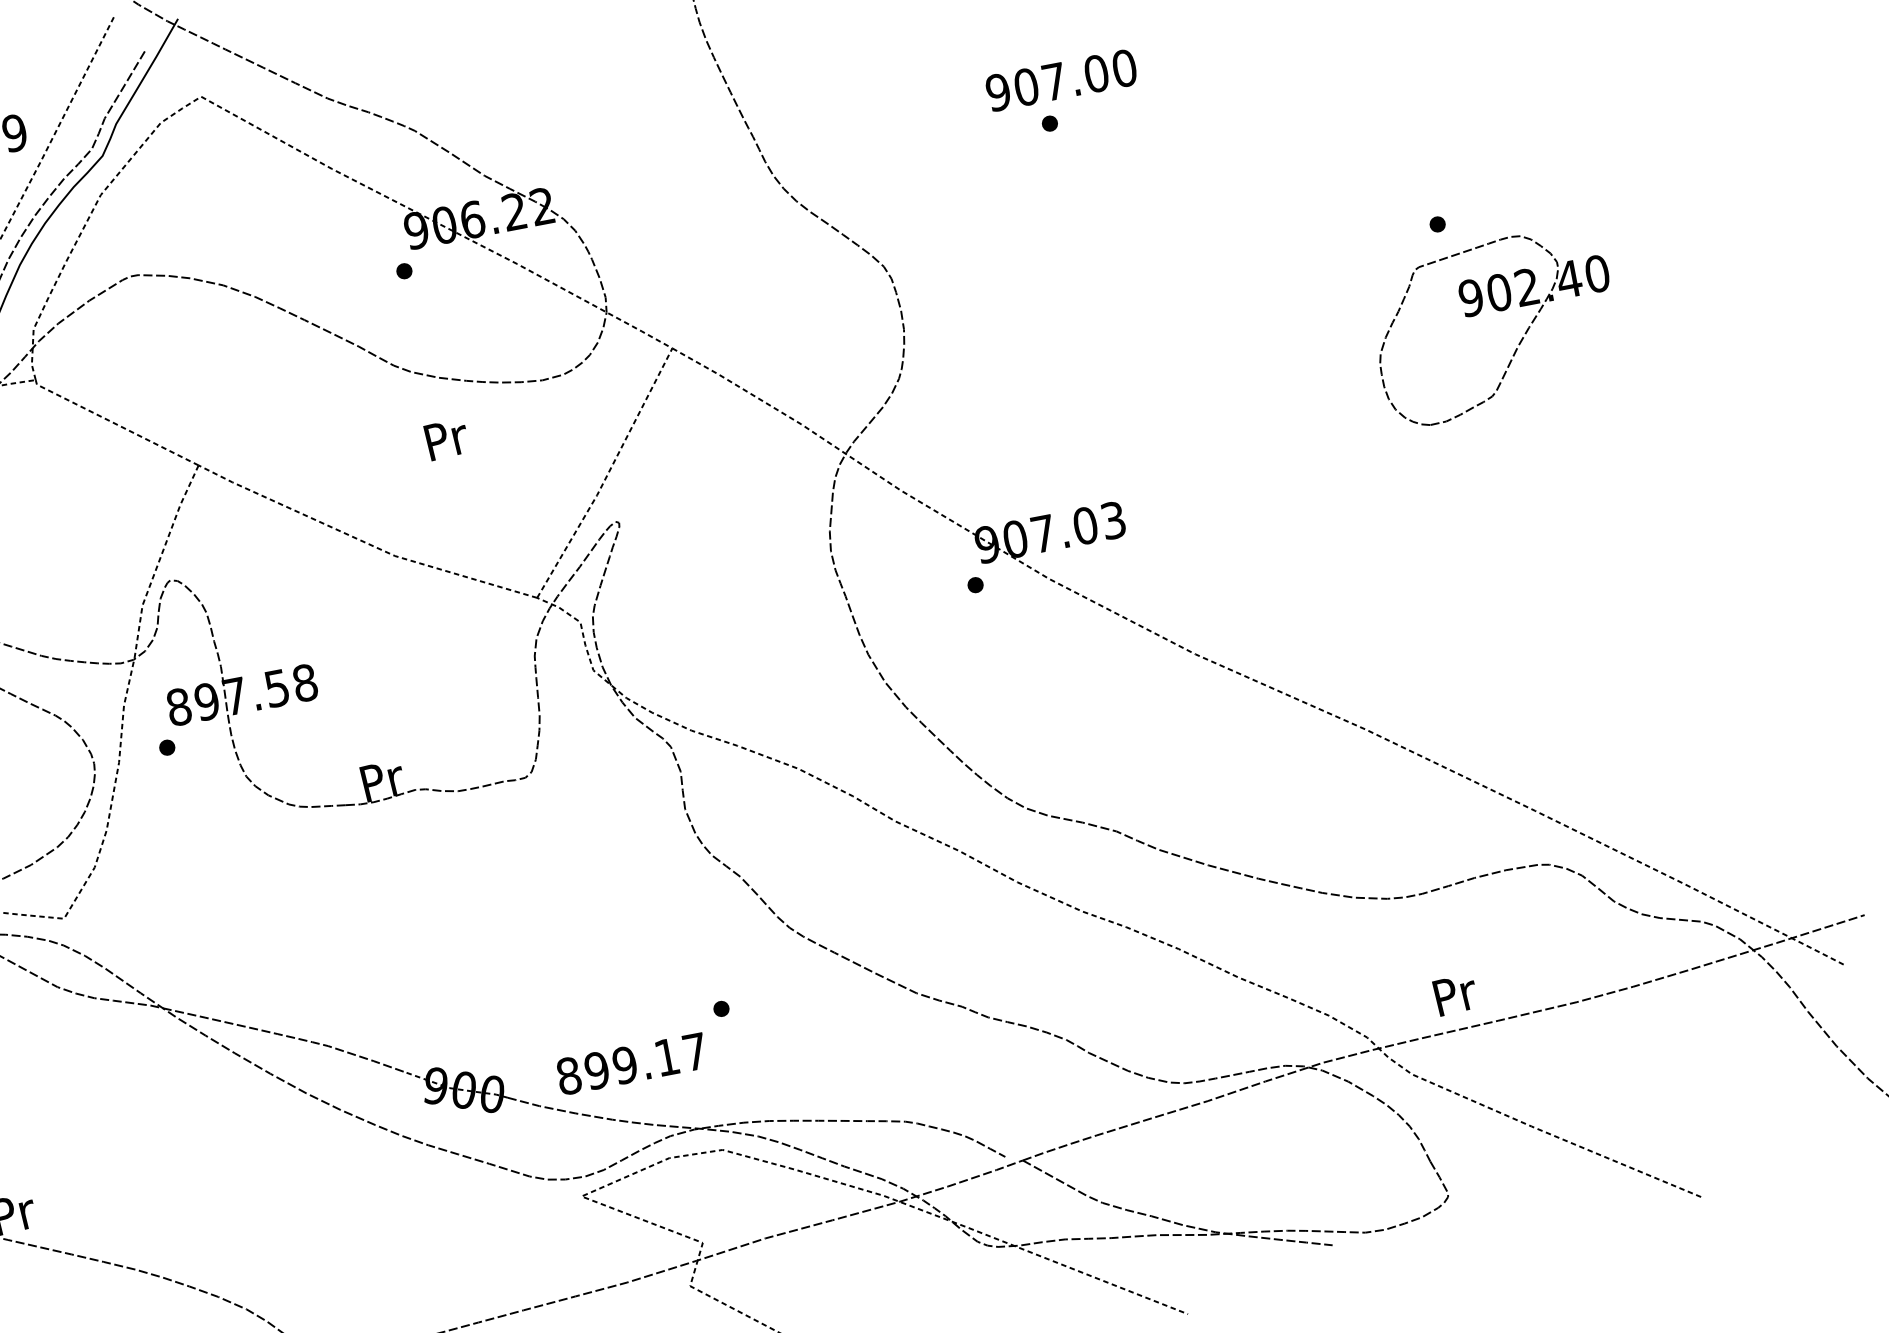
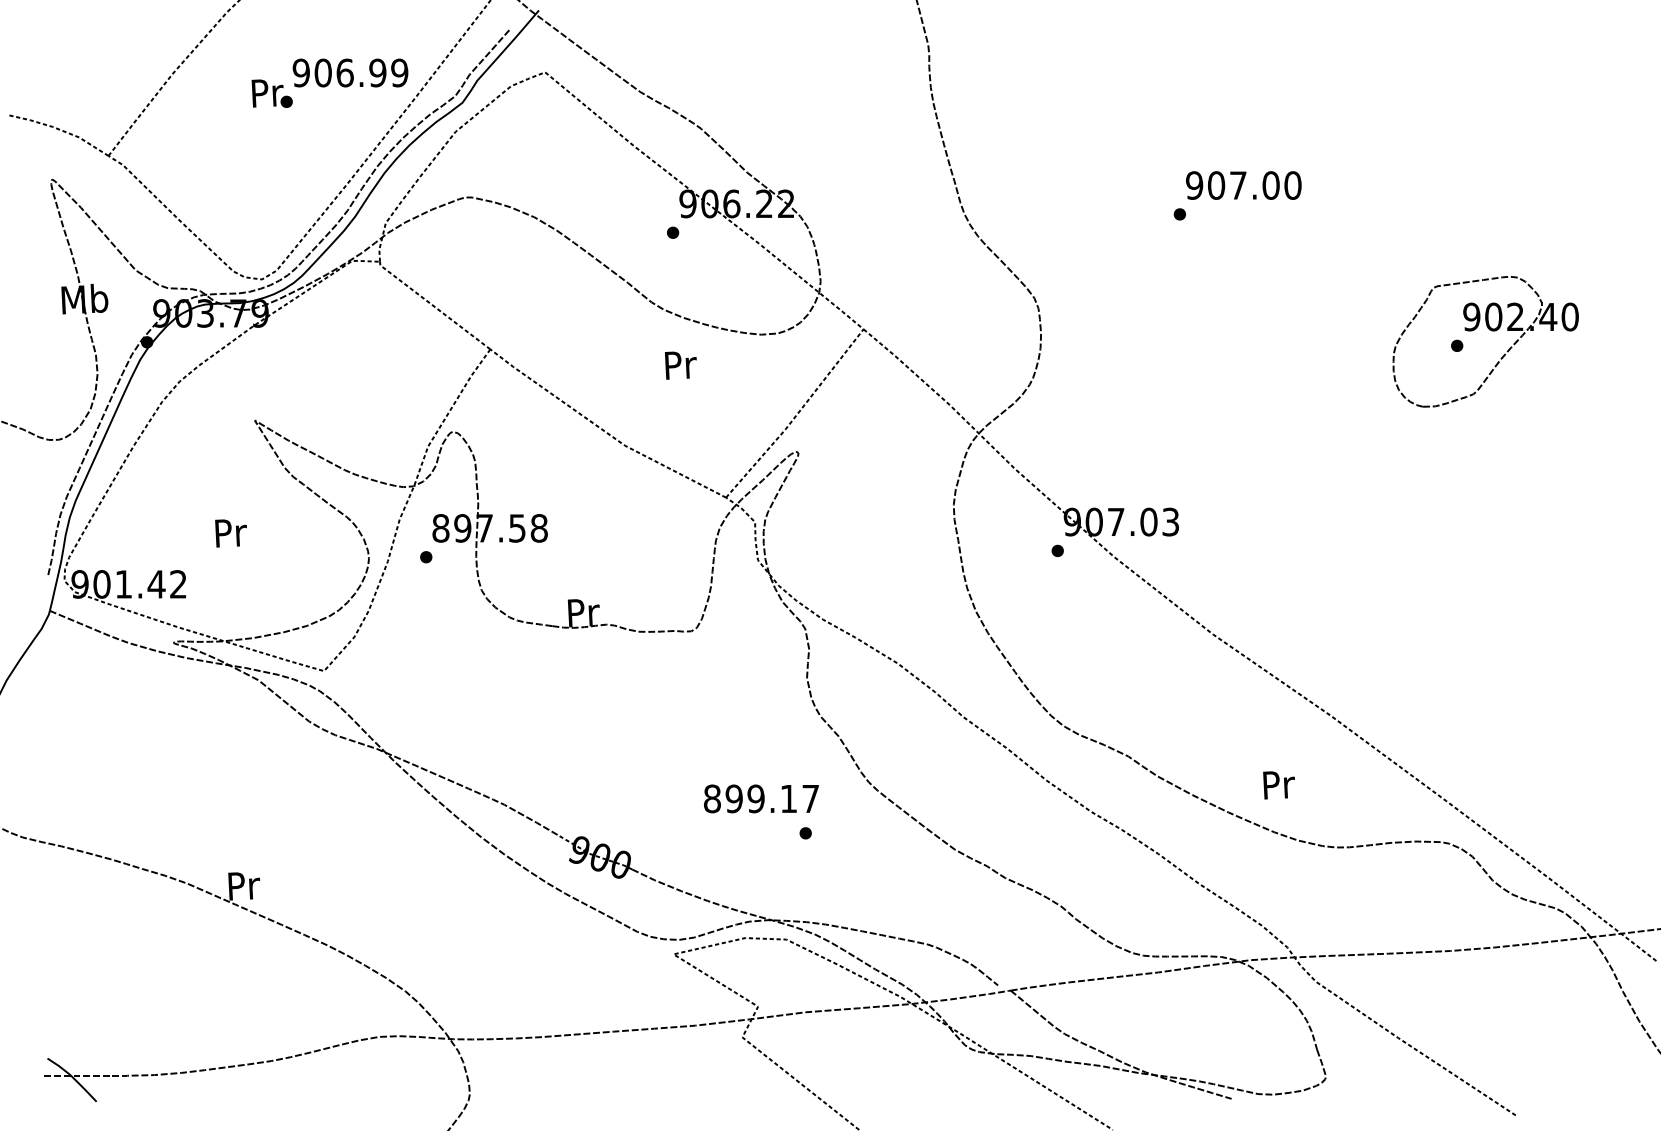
text: (1061, 80) -> (1243, 185), moved
part: (1499, 311) -> (1491, 331), moved
text: (1454, 995) -> (1278, 785), moved
text: (631, 1063) -> (761, 798), moved

